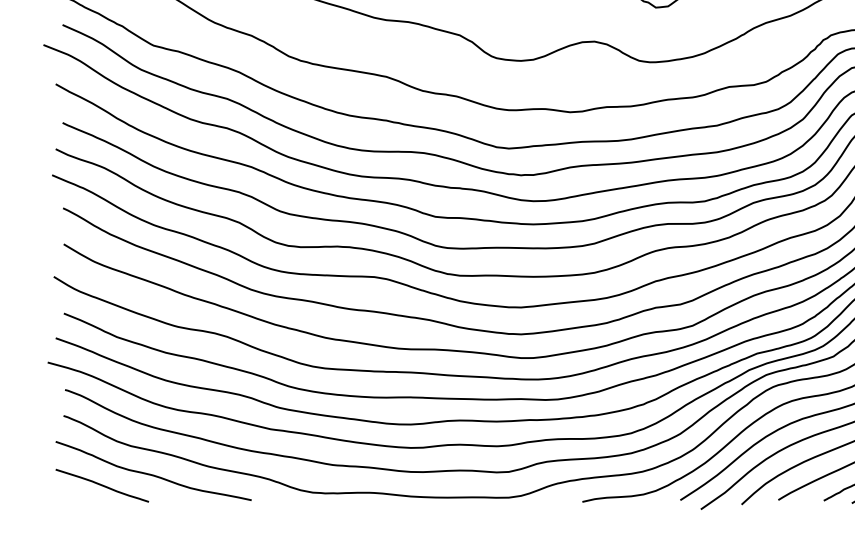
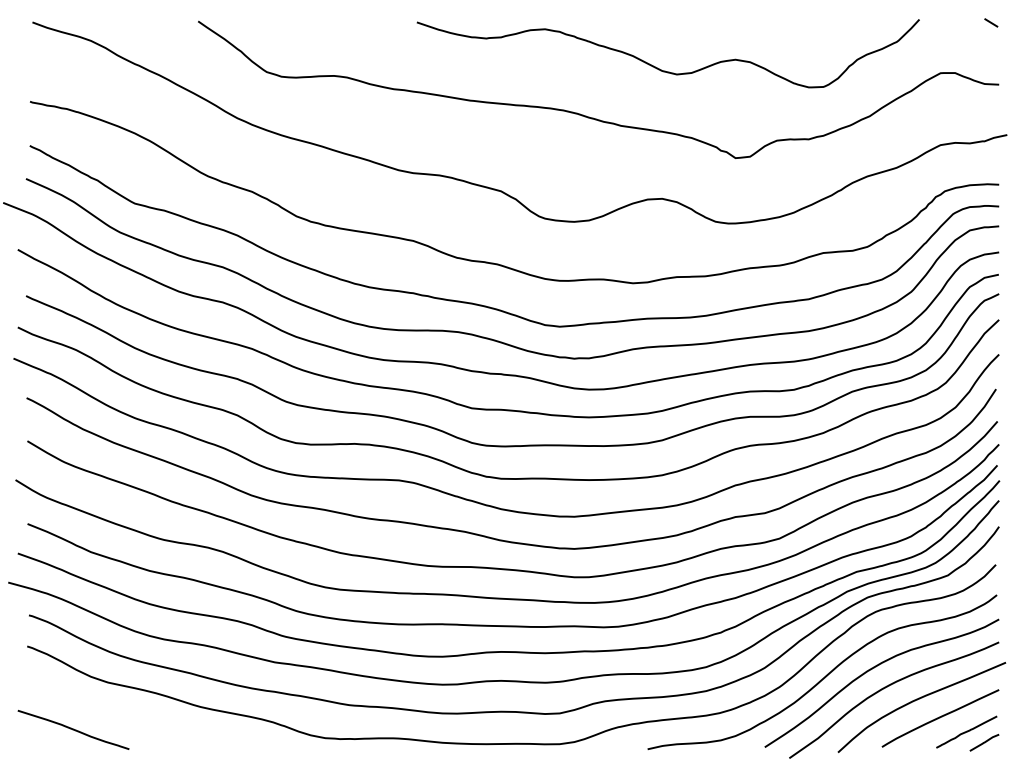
curve: (153, 474) -> (134, 716), removed

